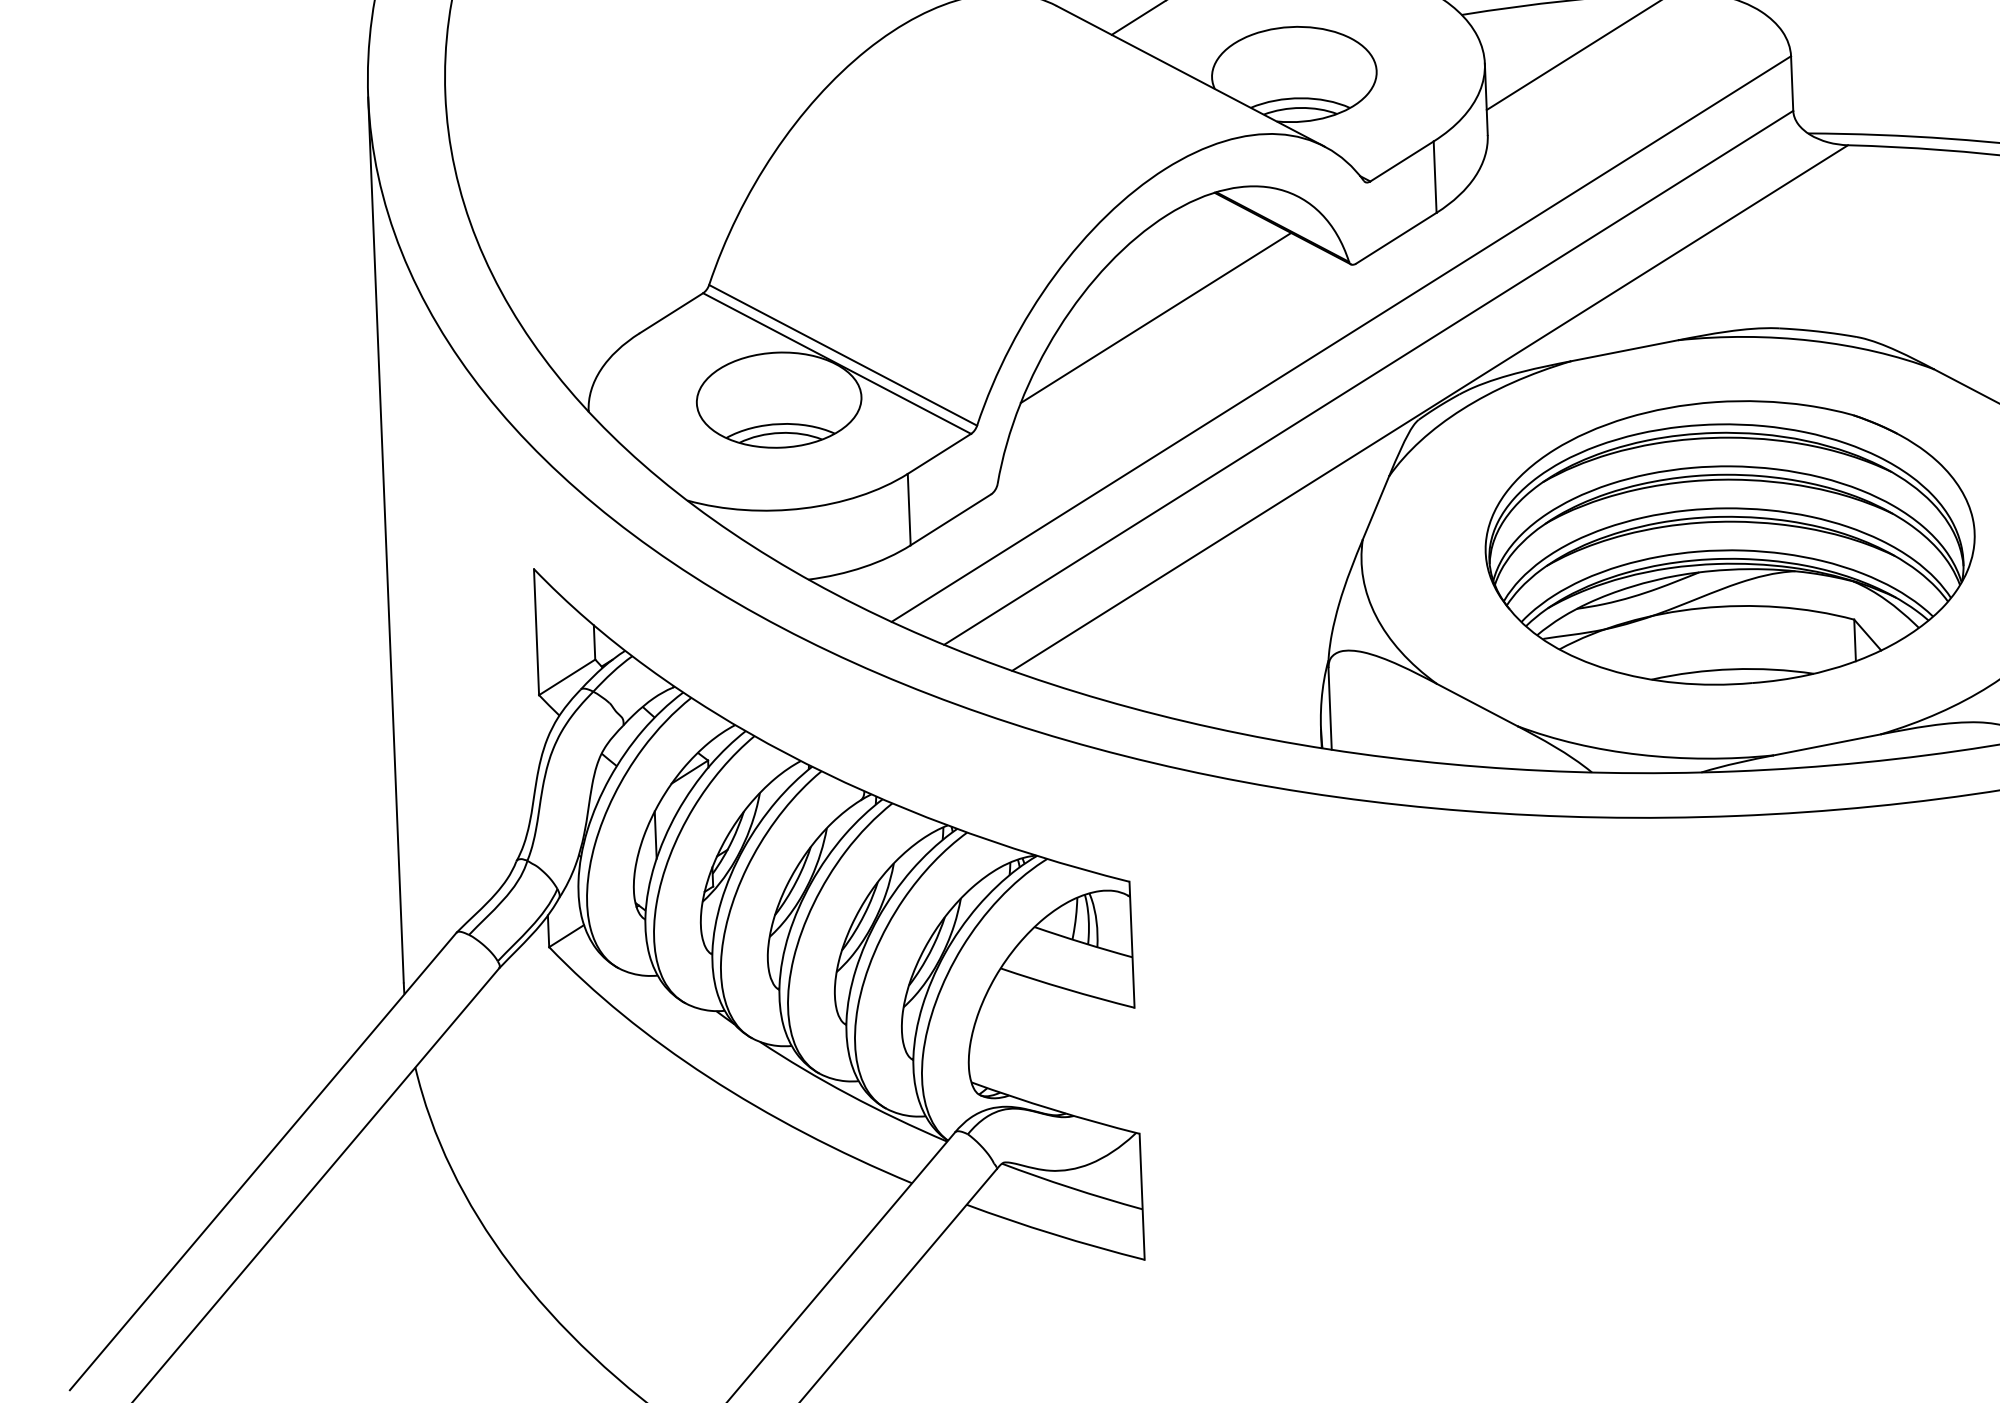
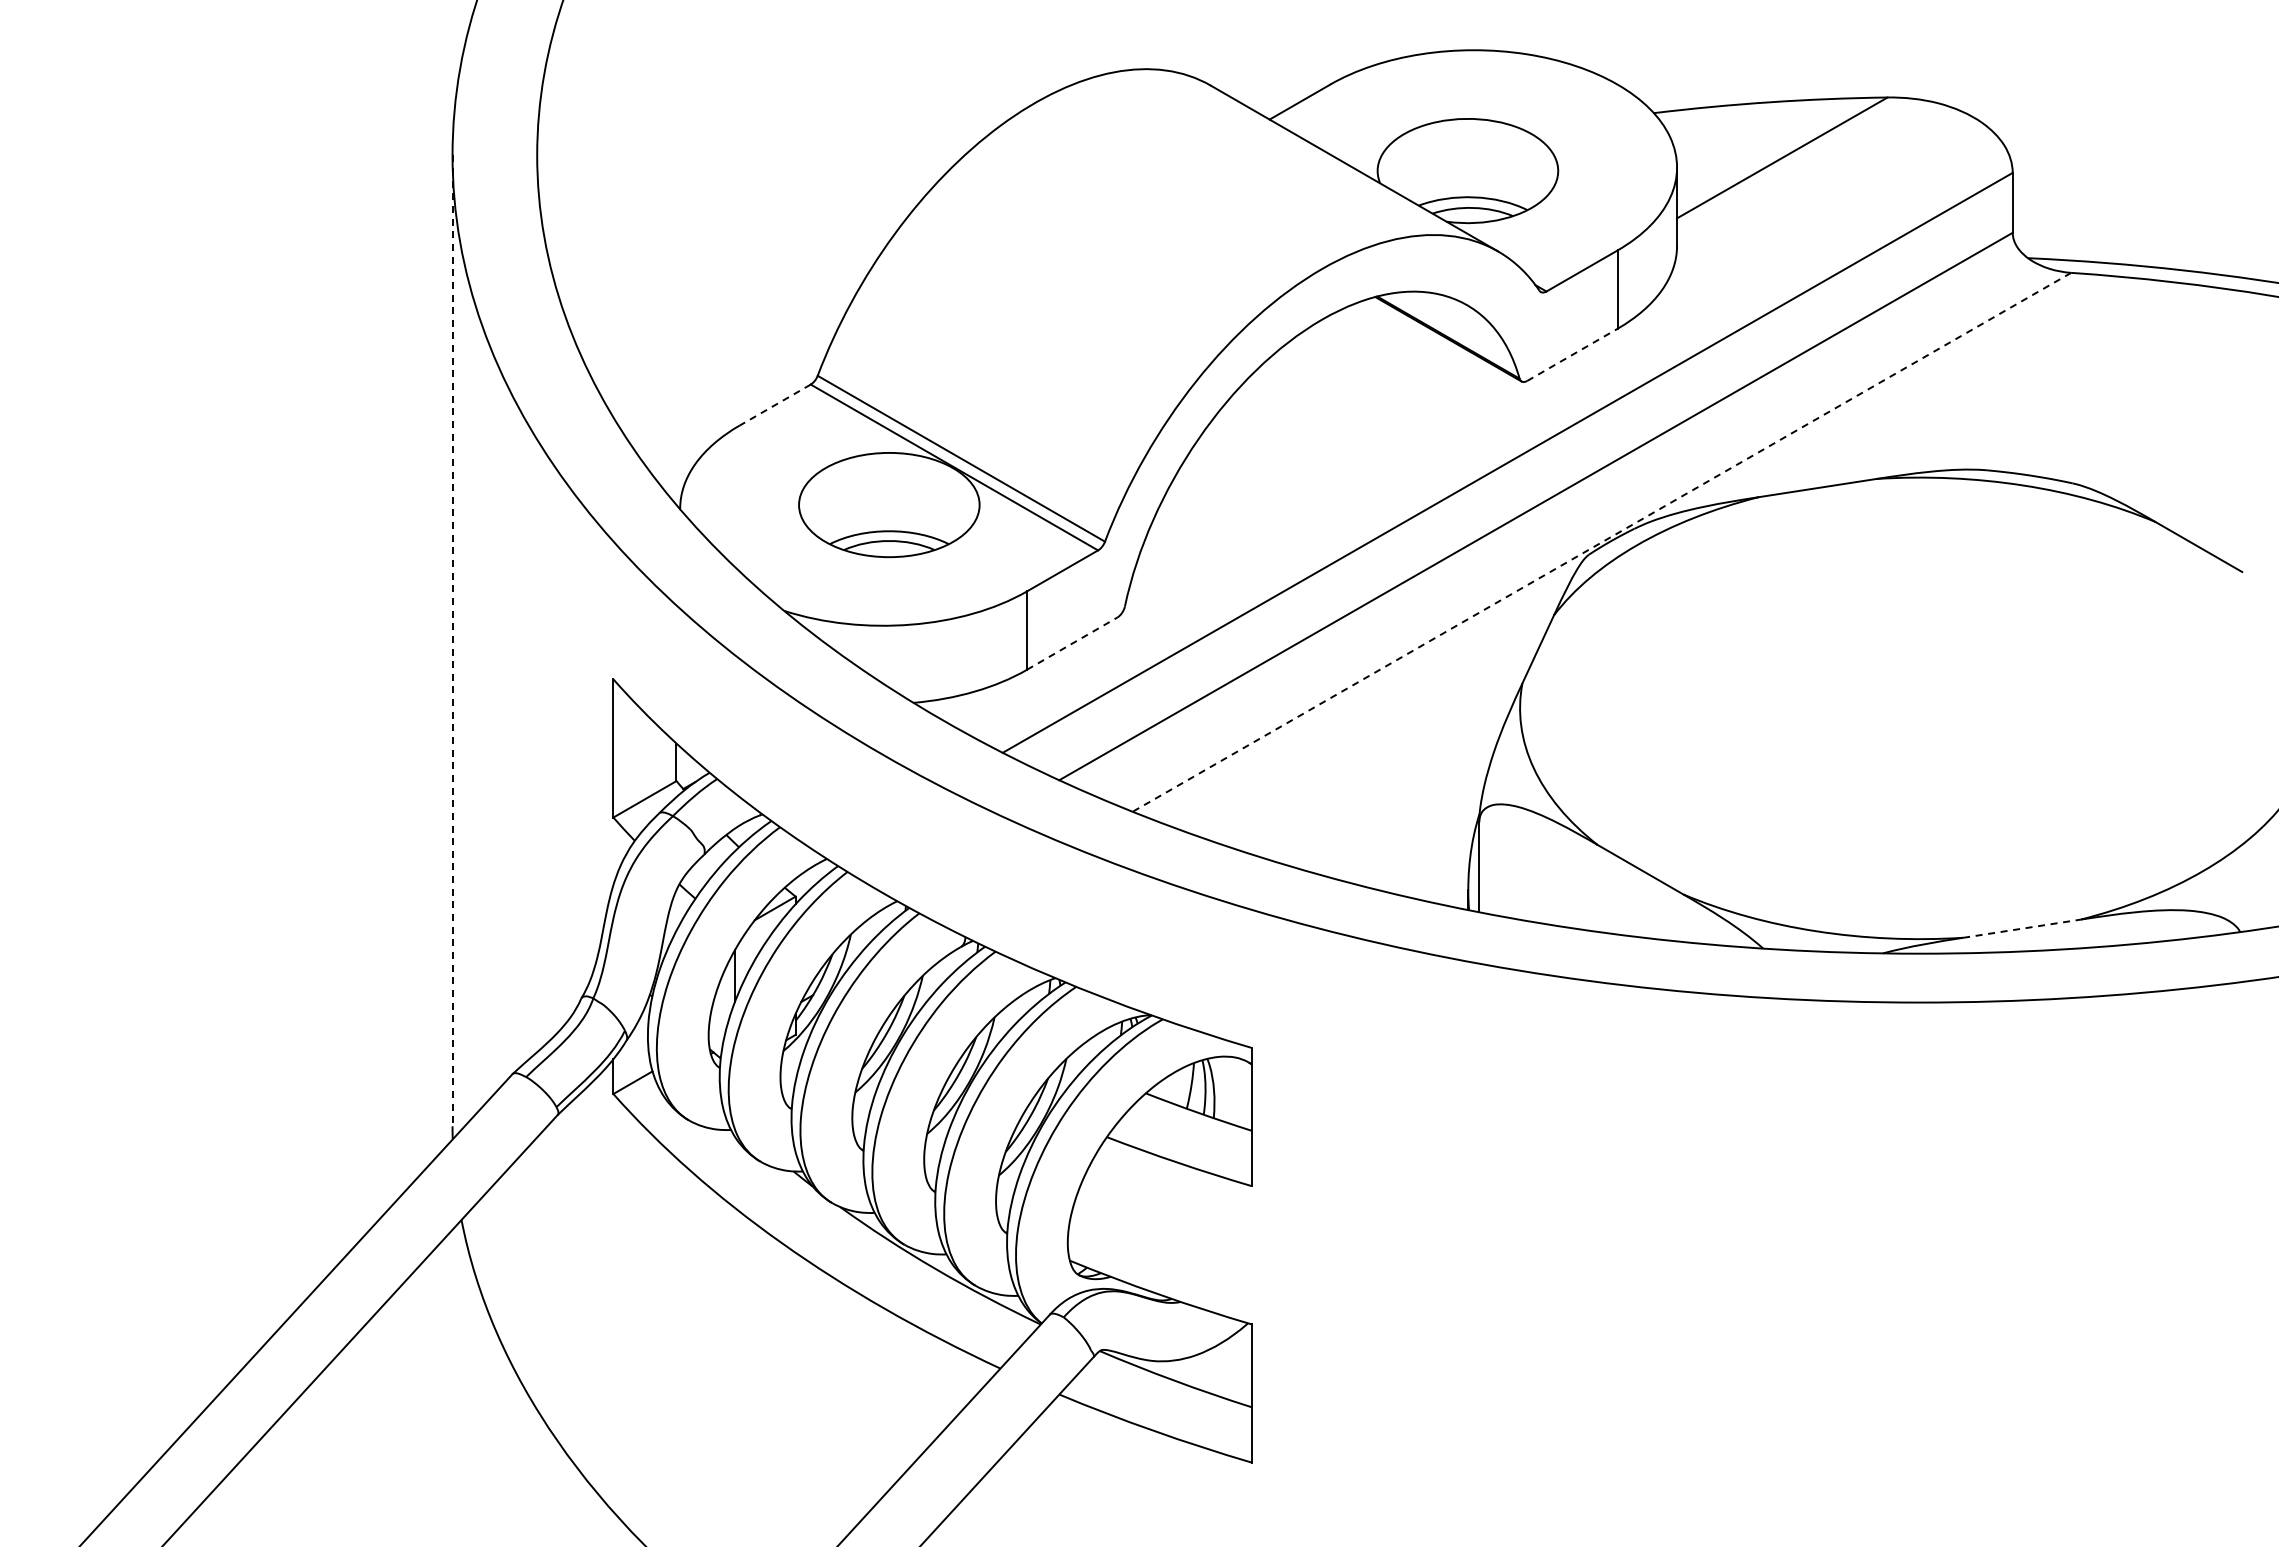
line: (1396, 237) -> (1572, 354), solid -> dashed
line: (670, 313) -> (774, 405), solid -> dashed
line: (1155, 317) -> (1305, 431), removed
line: (1429, 408) -> (1601, 542), solid -> dashed
line: (951, 519) -> (1072, 643), solid -> dashed
line: (385, 540) -> (452, 641), solid -> dashed
part: (1730, 543) -> (1924, 703), removed
line: (1827, 744) -> (2022, 928), solid -> dashed

